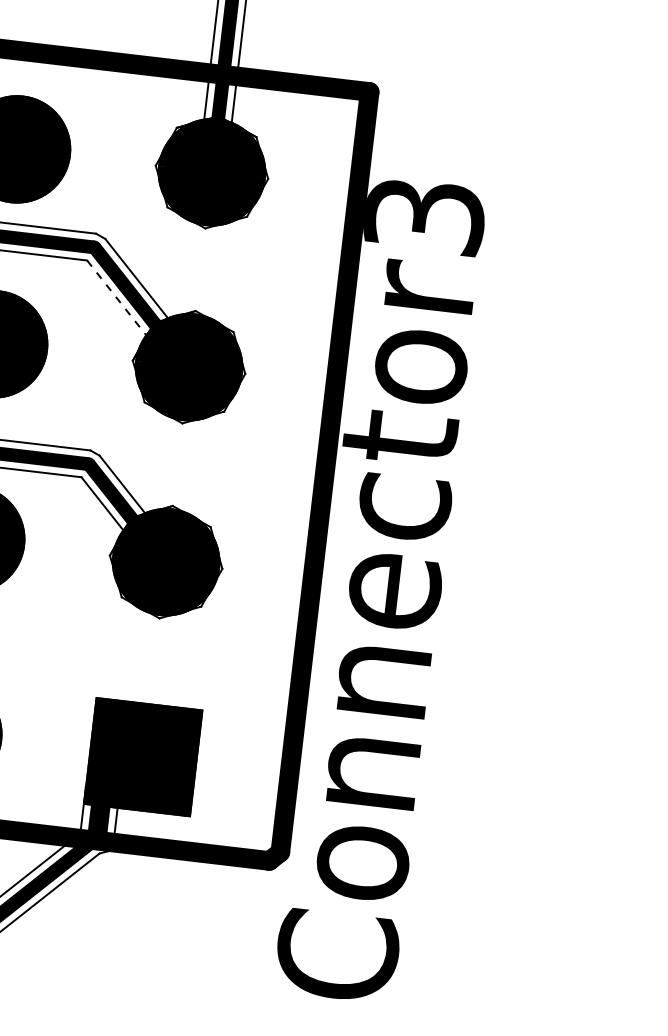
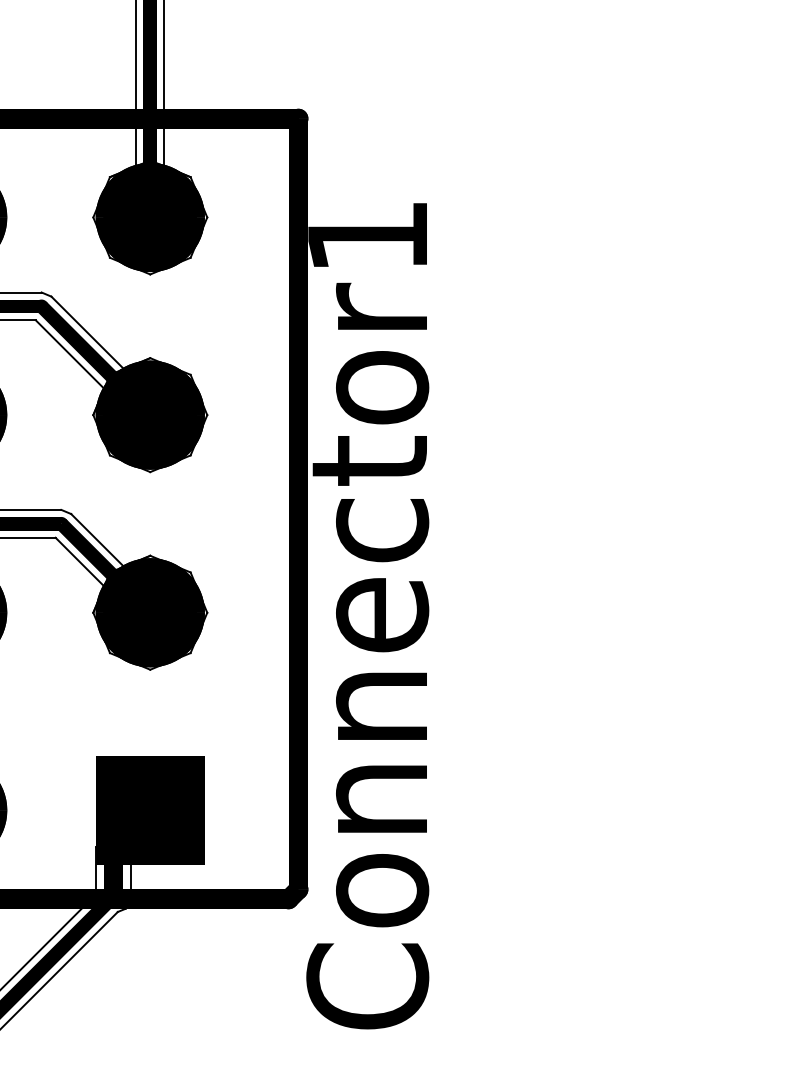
text: (425, 216) -> (368, 236), Connector3 -> Connector1
line: (117, 298) -> (70, 354), dashed -> solid

